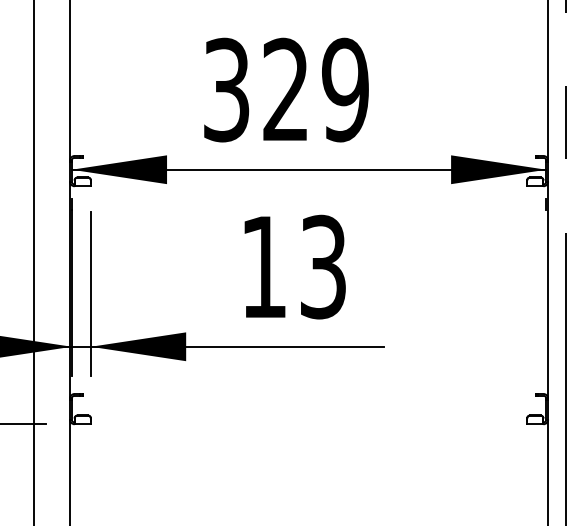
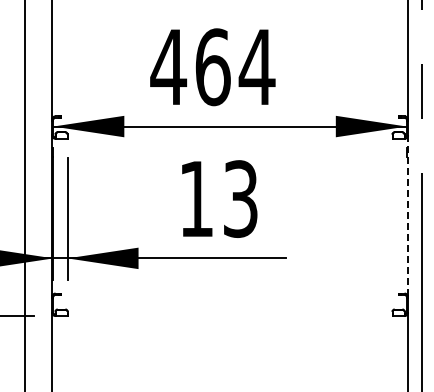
text: (285, 90) -> (212, 67), 329 -> 464
line: (548, 290) -> (408, 216), solid -> dashed

